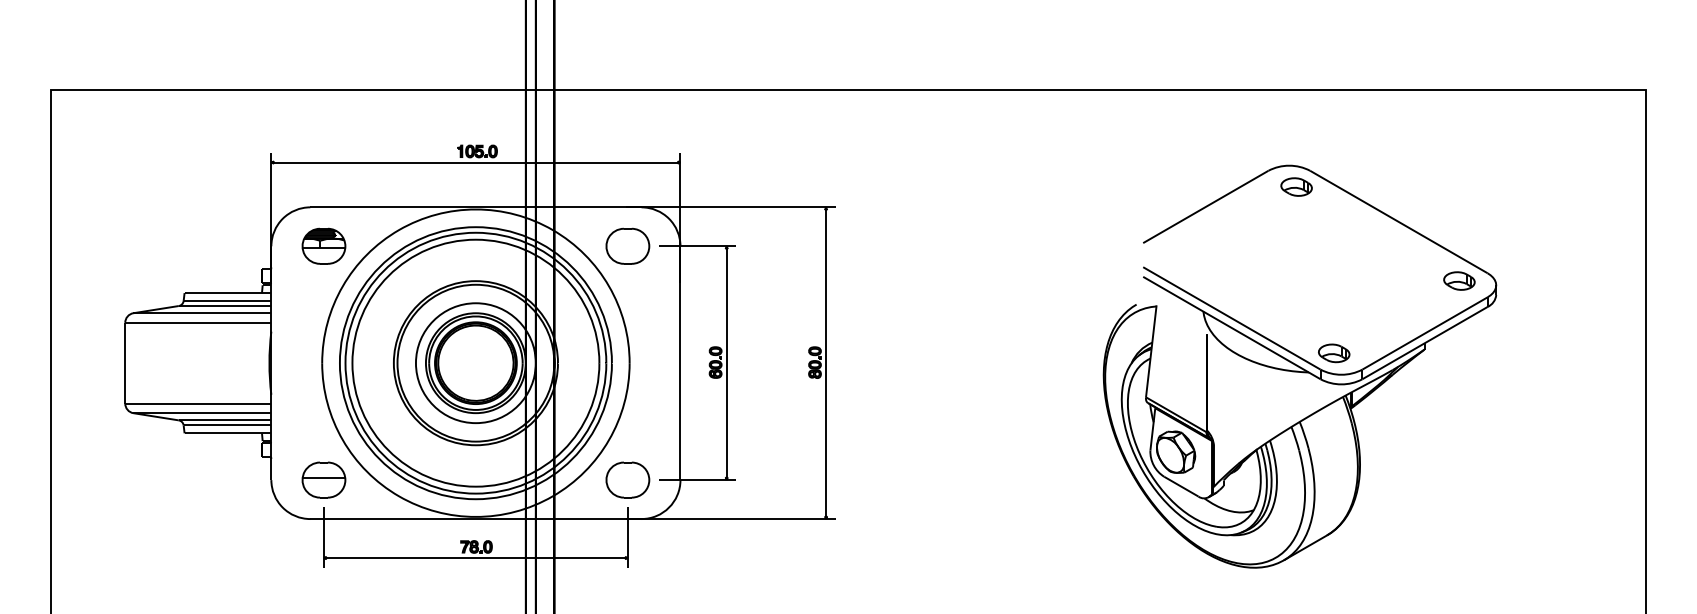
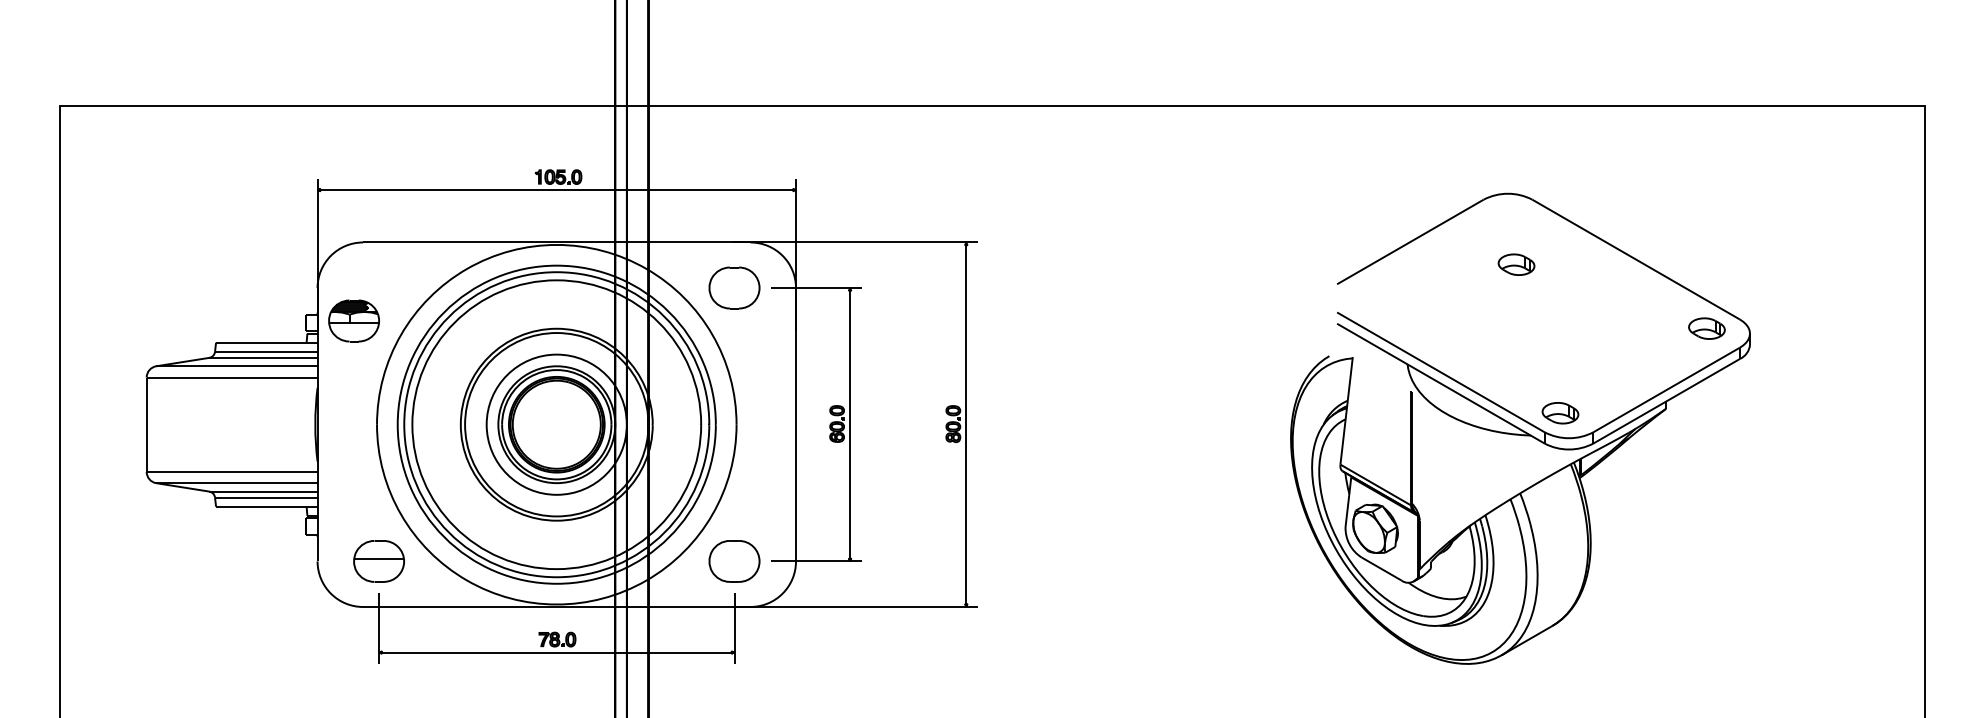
part: (1296, 186) -> (1516, 264), moved
part: (323, 245) -> (353, 320), moved

